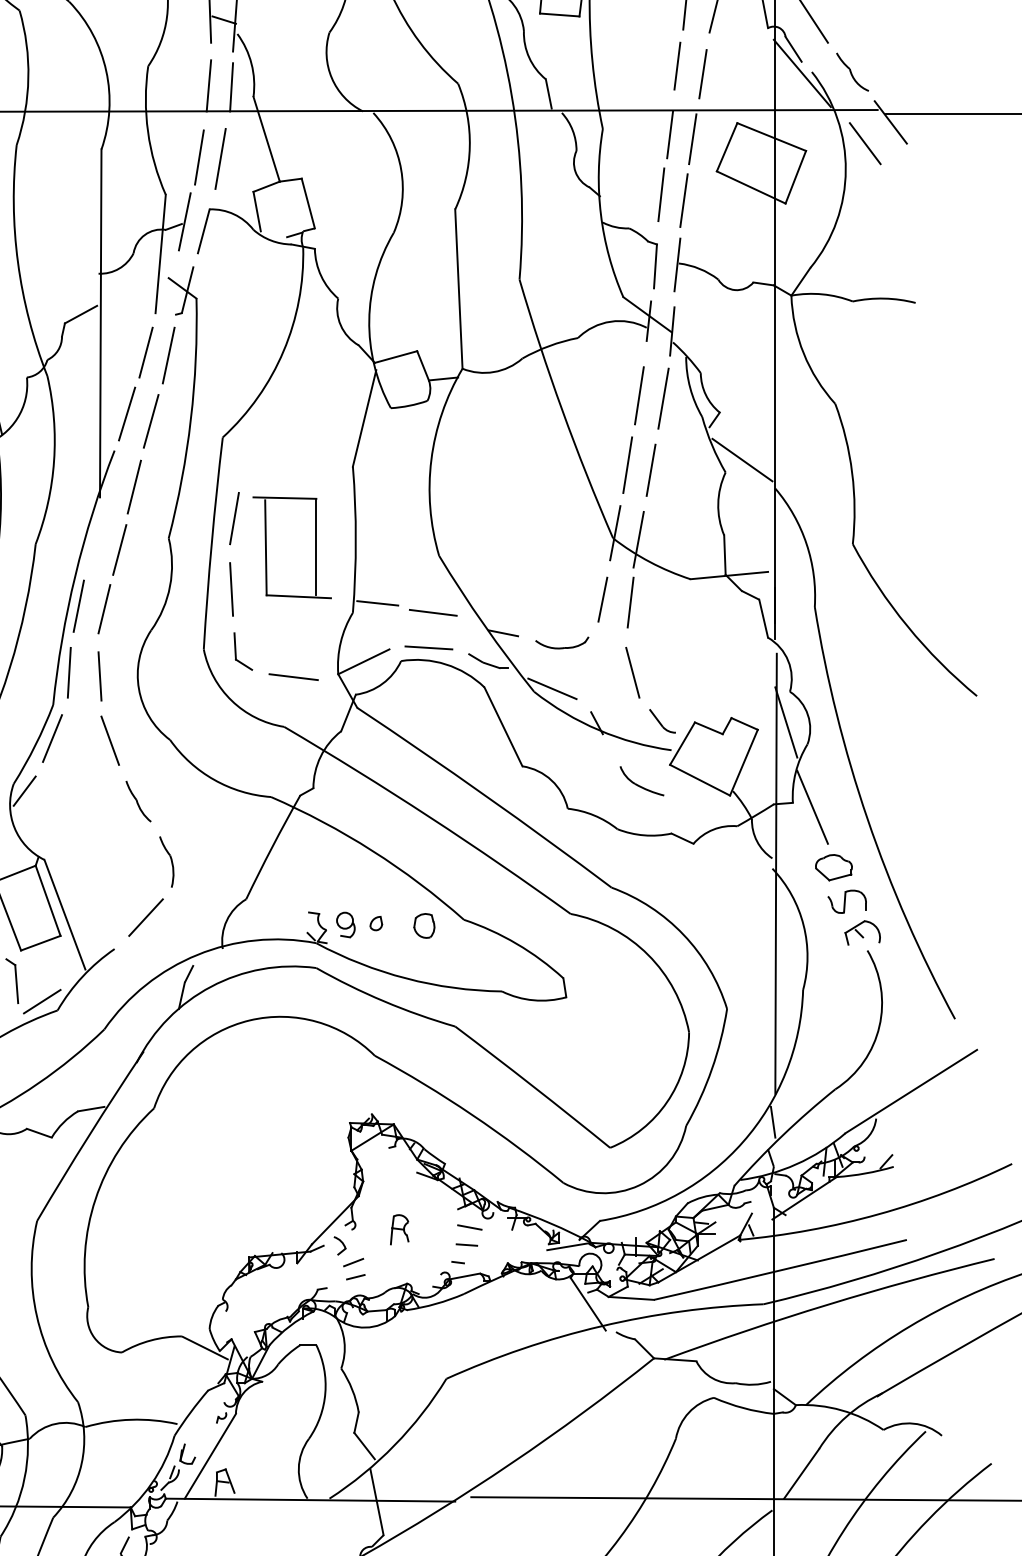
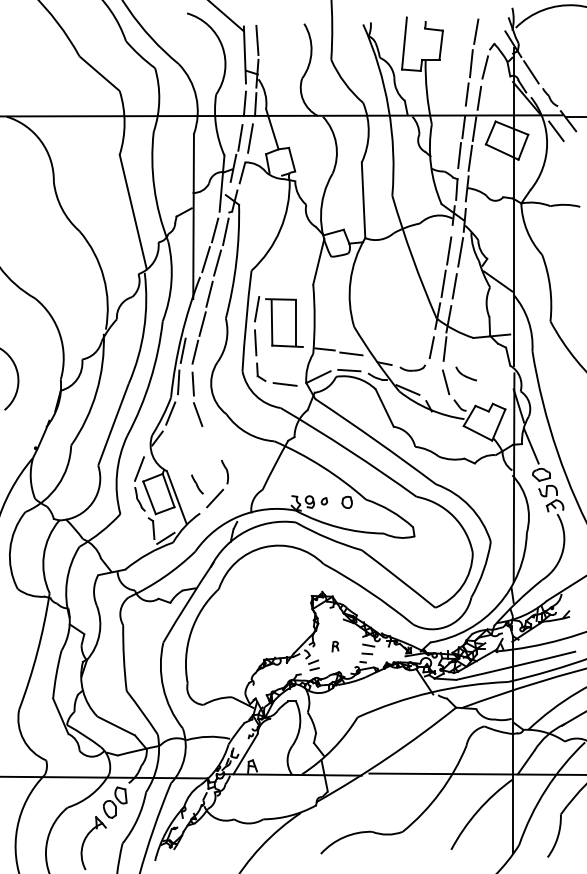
part: (640, 780) -> (465, 373), moved
line: (138, 801) -> (197, 484), moved
part: (399, 1229) -> (335, 646), size x0.7

